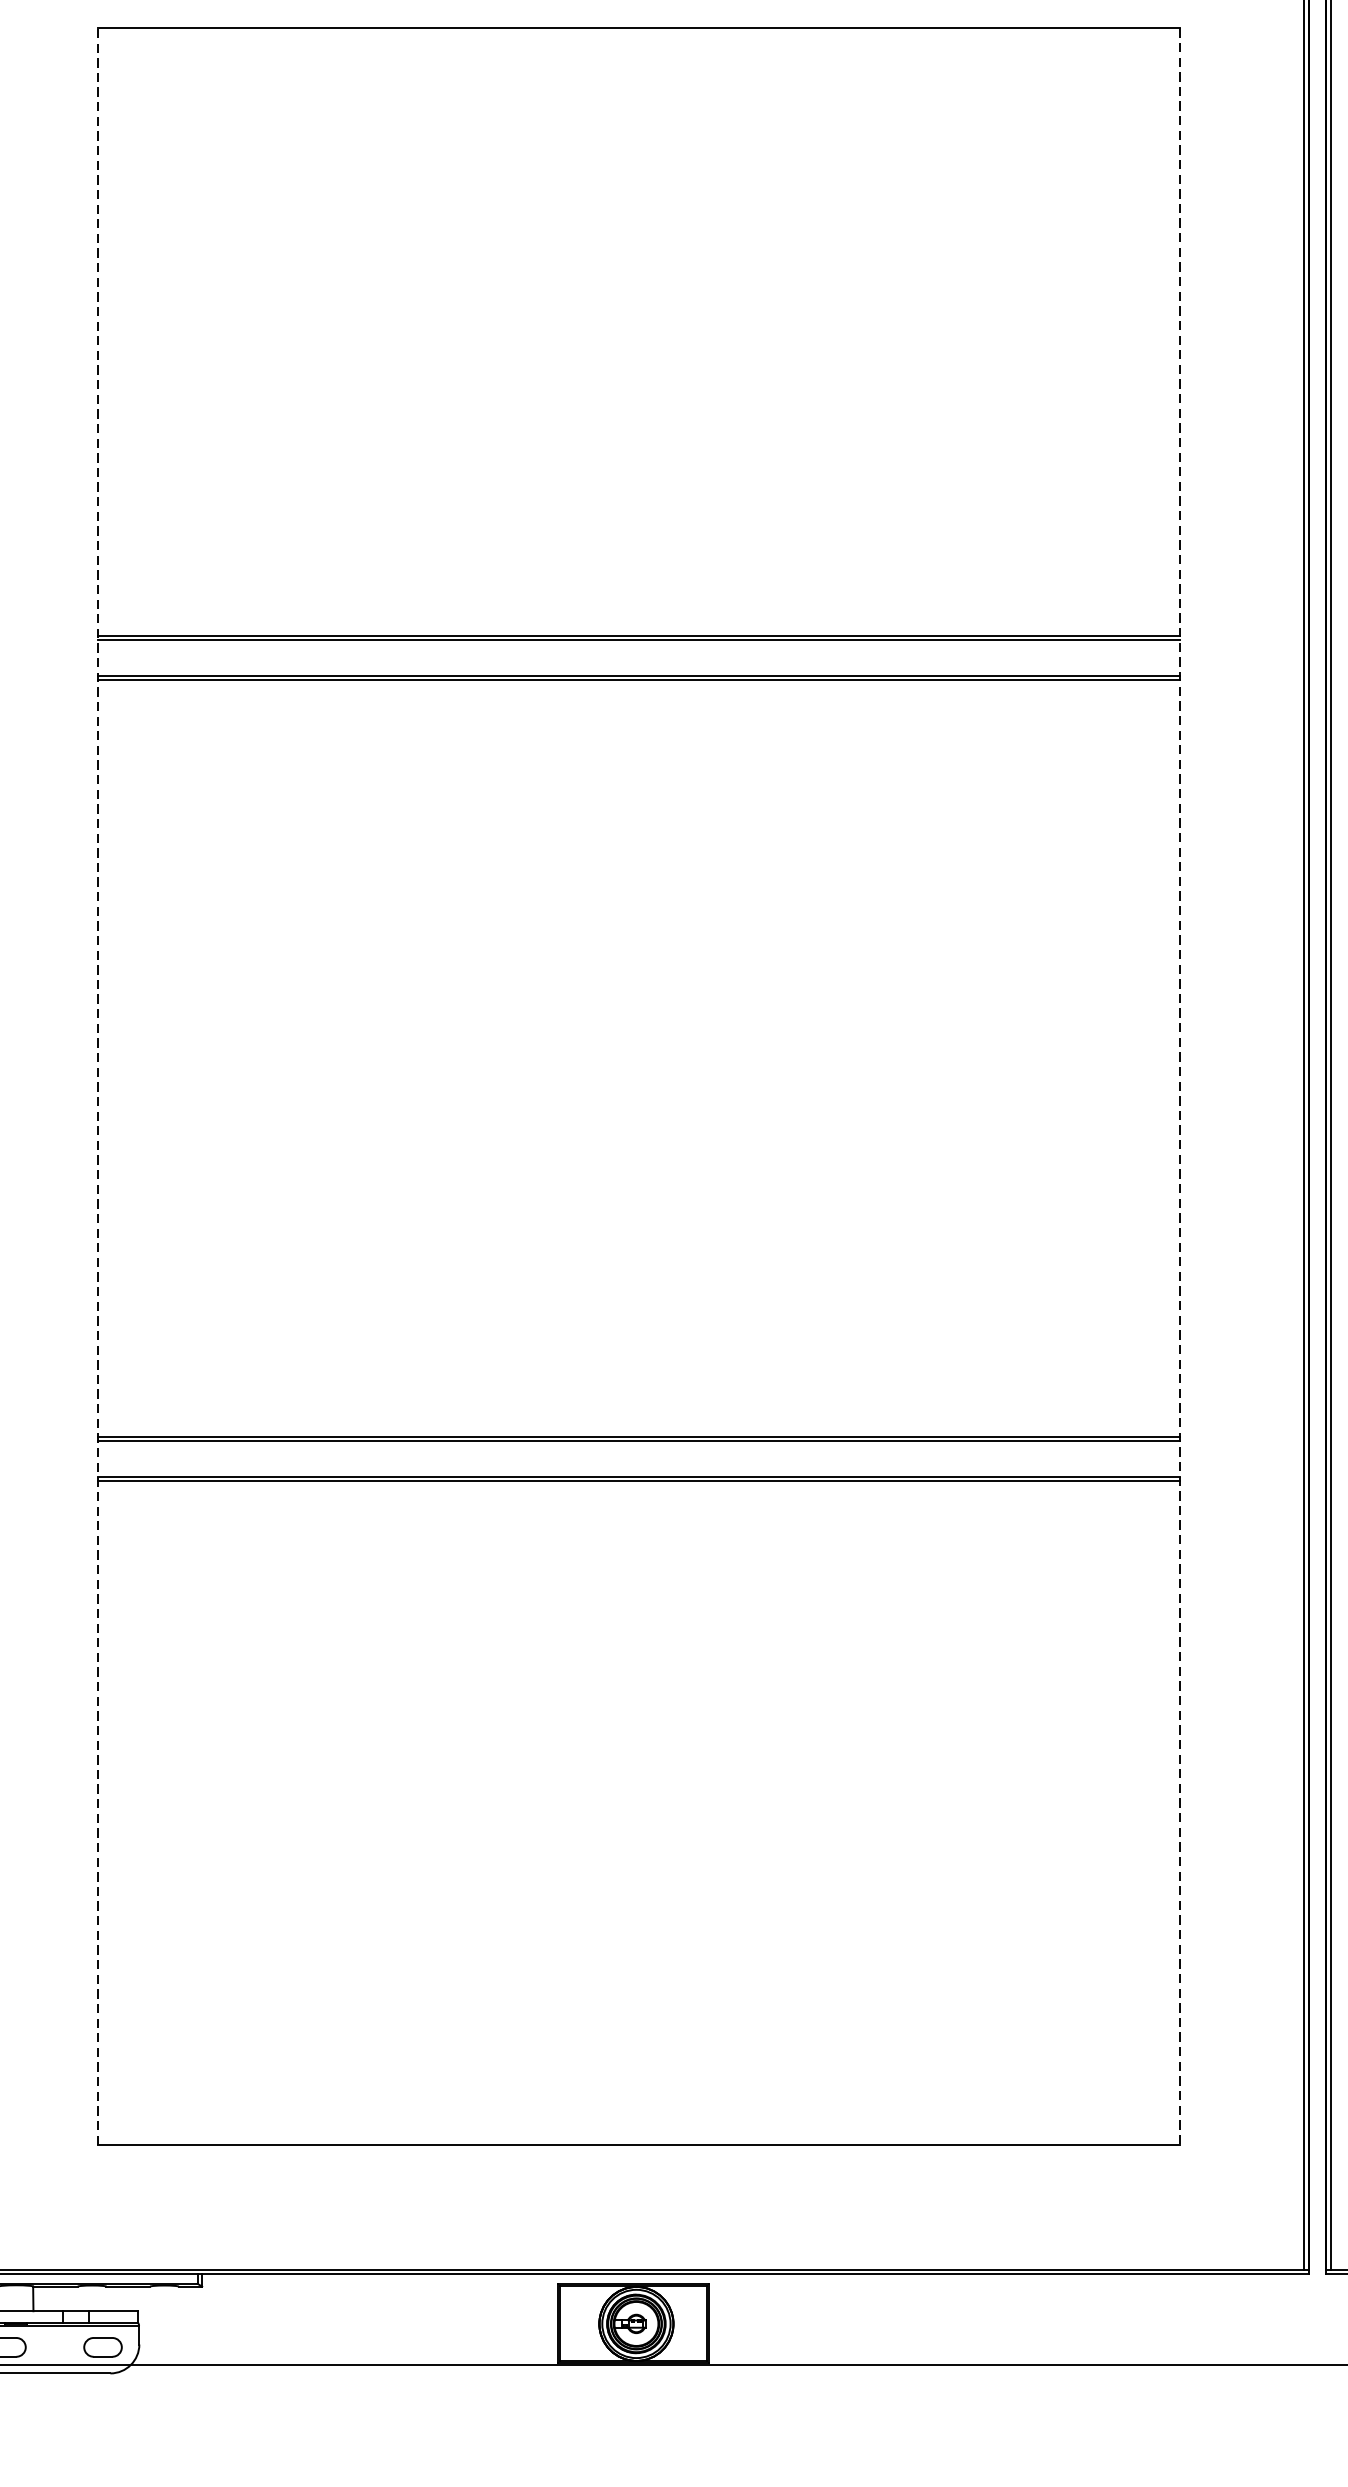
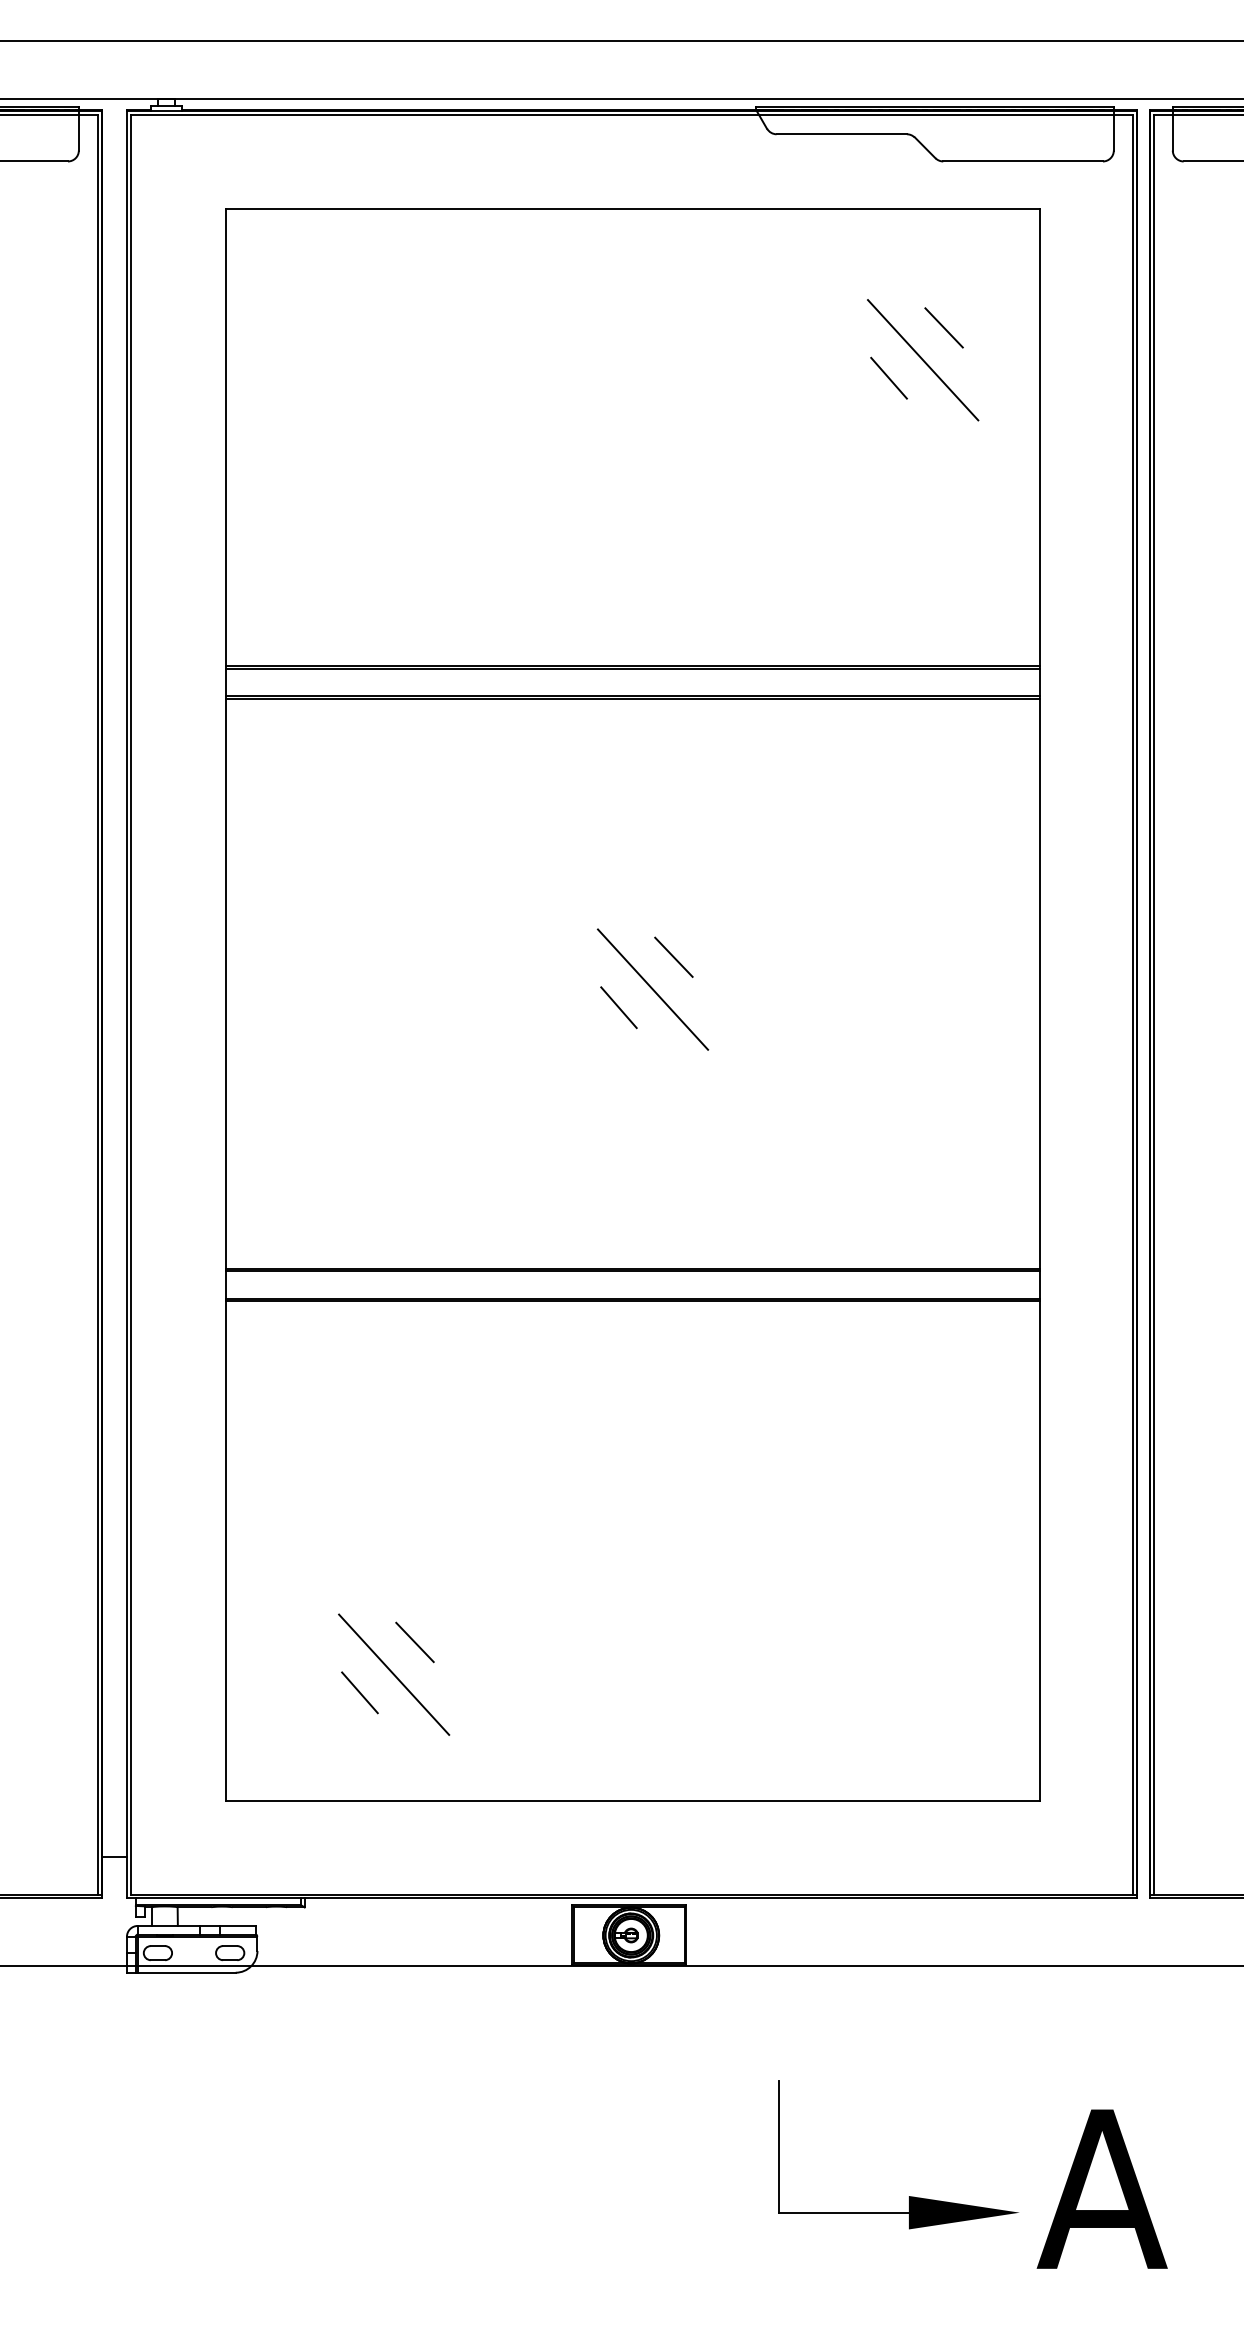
line: (1051, 185) -> (943, 327), added
line: (1023, 229) -> (922, 360), added
line: (978, 251) -> (888, 377), added
line: (692, 1021) -> (673, 956), added
line: (664, 1065) -> (652, 989), added
line: (98, 1087) -> (226, 1005), dashed -> solid
line: (1179, 1087) -> (1039, 1005), dashed -> solid
line: (619, 1089) -> (618, 1007), added
line: (348, 1934) -> (414, 1642), added
line: (321, 1976) -> (394, 1674), added
line: (275, 2000) -> (359, 1692), added

